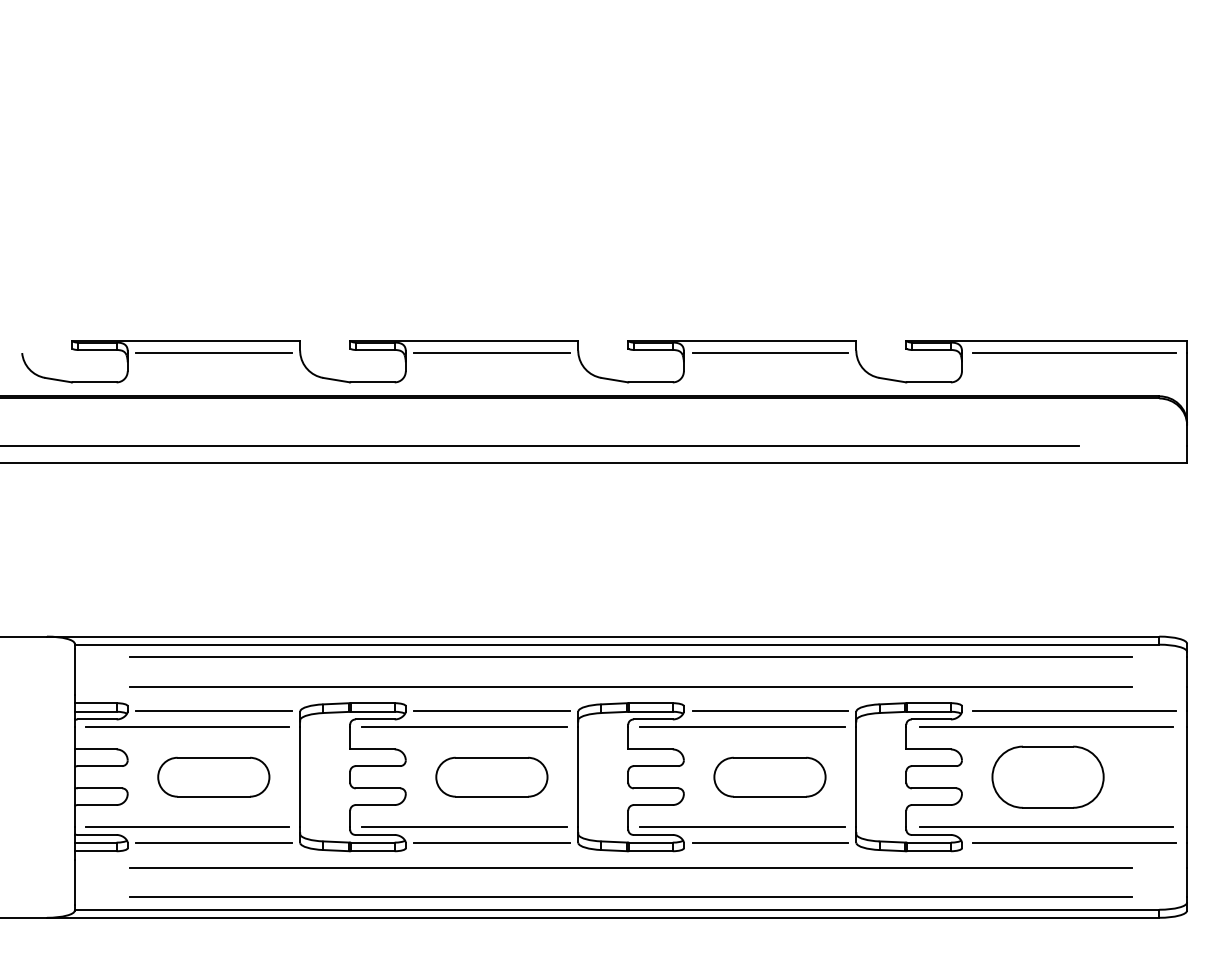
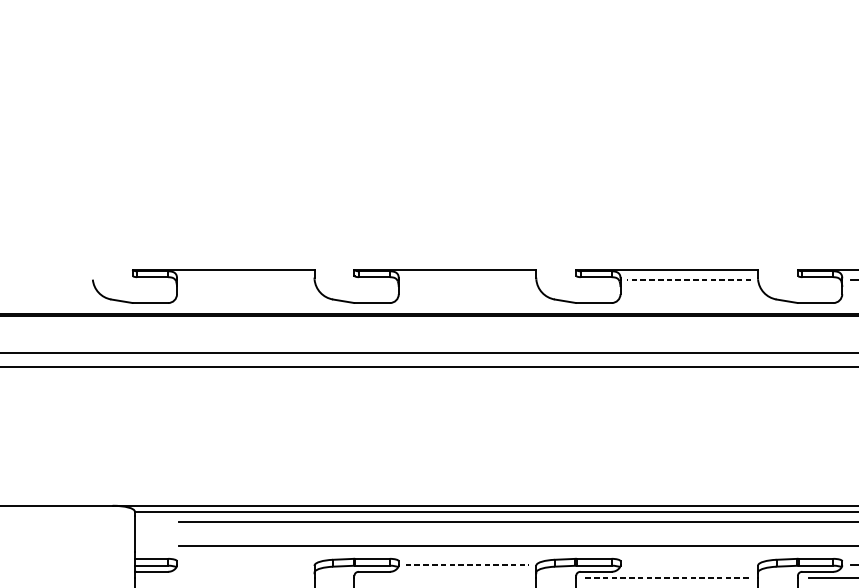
line: (213, 353) -> (245, 280), removed
line: (491, 353) -> (467, 280), removed
line: (770, 353) -> (689, 280), solid -> dashed
line: (213, 711) -> (245, 565), removed
line: (492, 711) -> (467, 565), solid -> dashed
line: (769, 711) -> (688, 565), removed
line: (187, 727) -> (224, 578), removed
line: (463, 727) -> (444, 578), removed
line: (742, 727) -> (667, 578), solid -> dashed

